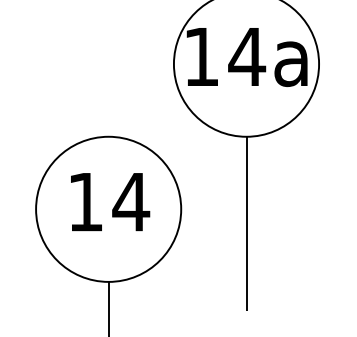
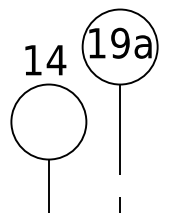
text: (247, 55) -> (120, 42), 14a -> 19a
text: (109, 202) -> (45, 60), moved

